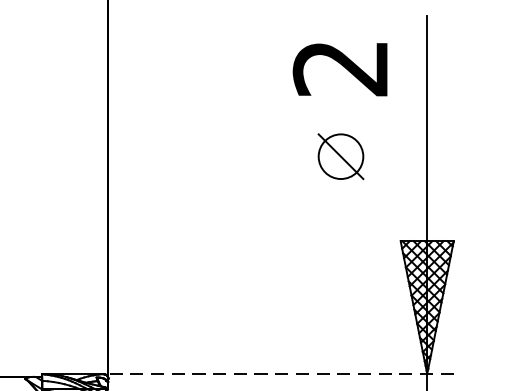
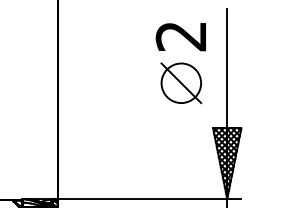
part: (341, 156) -> (181, 83), size x1.67
line: (277, 373) -> (147, 198), dashed -> solid

